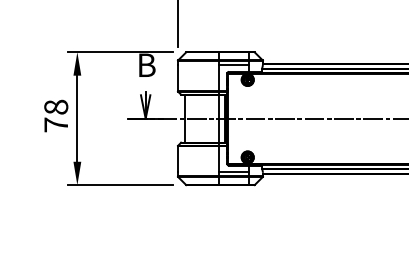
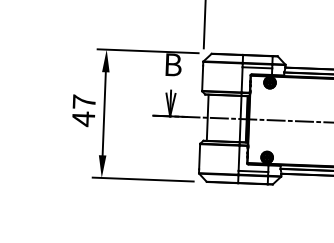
text: (56, 116) -> (84, 110), 78 -> 47

